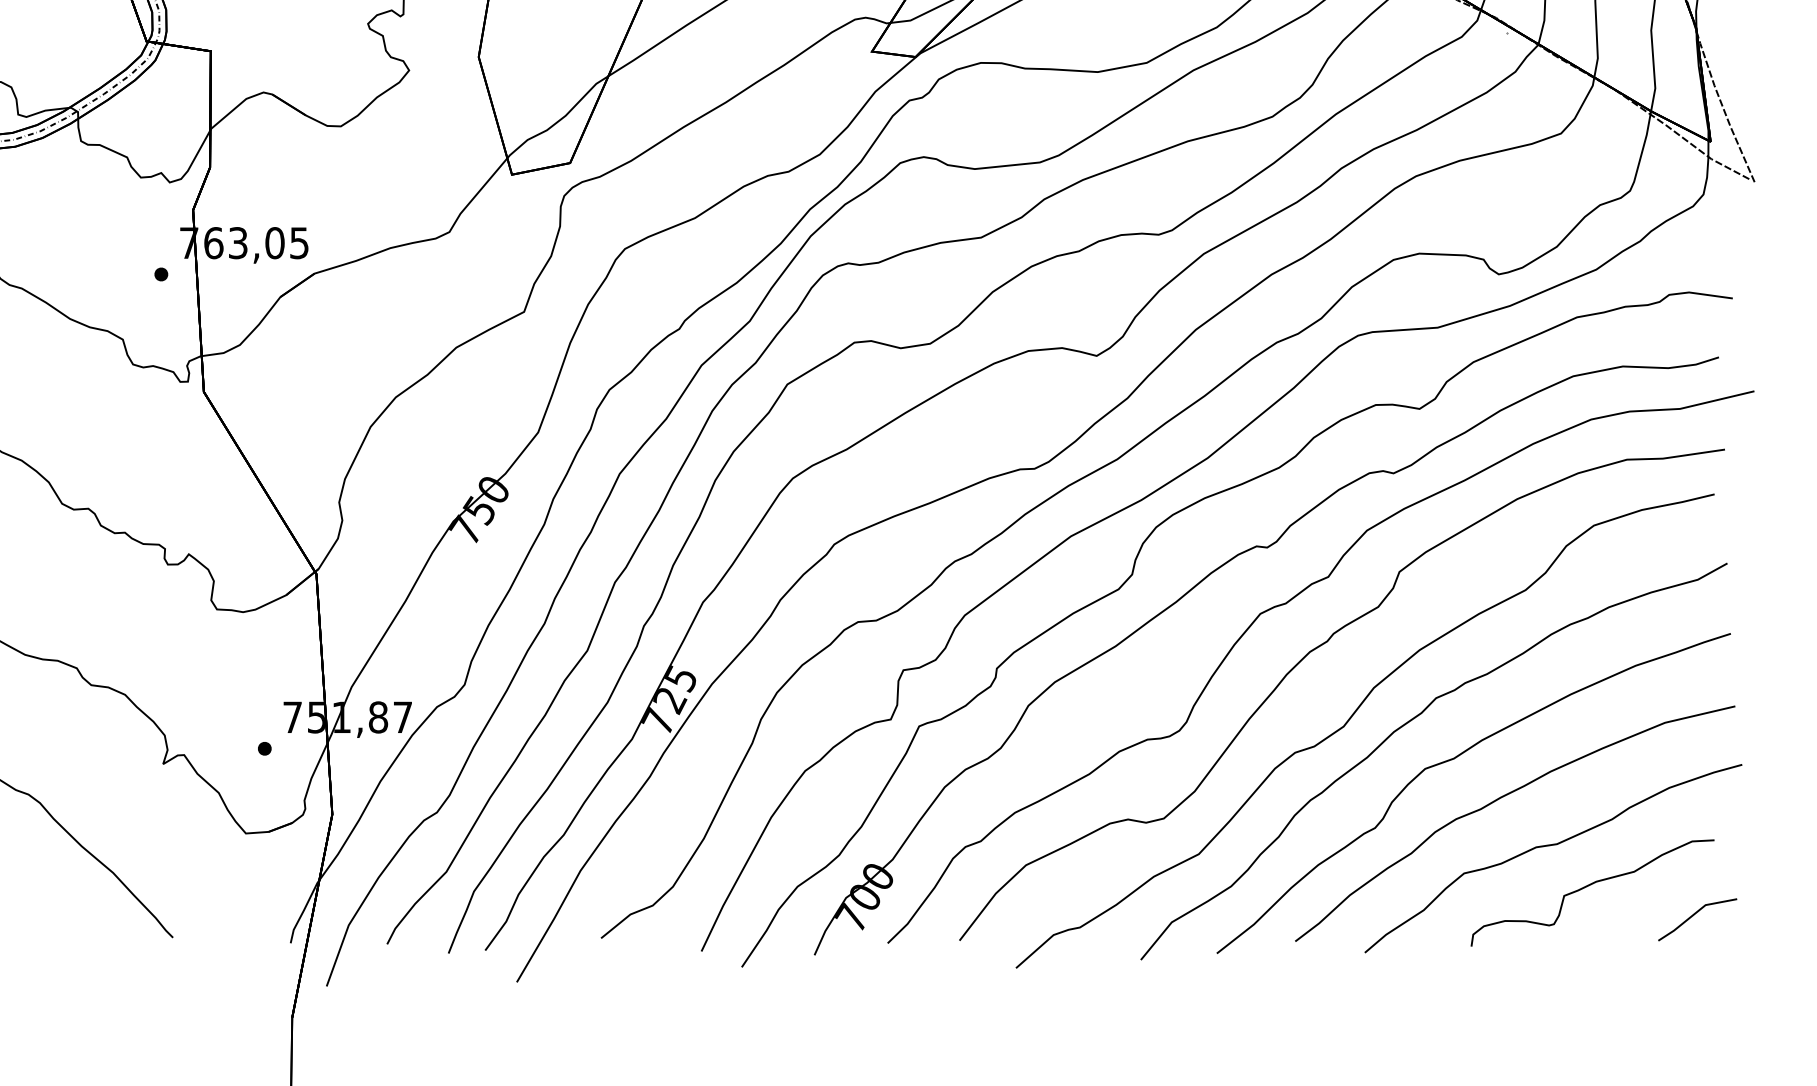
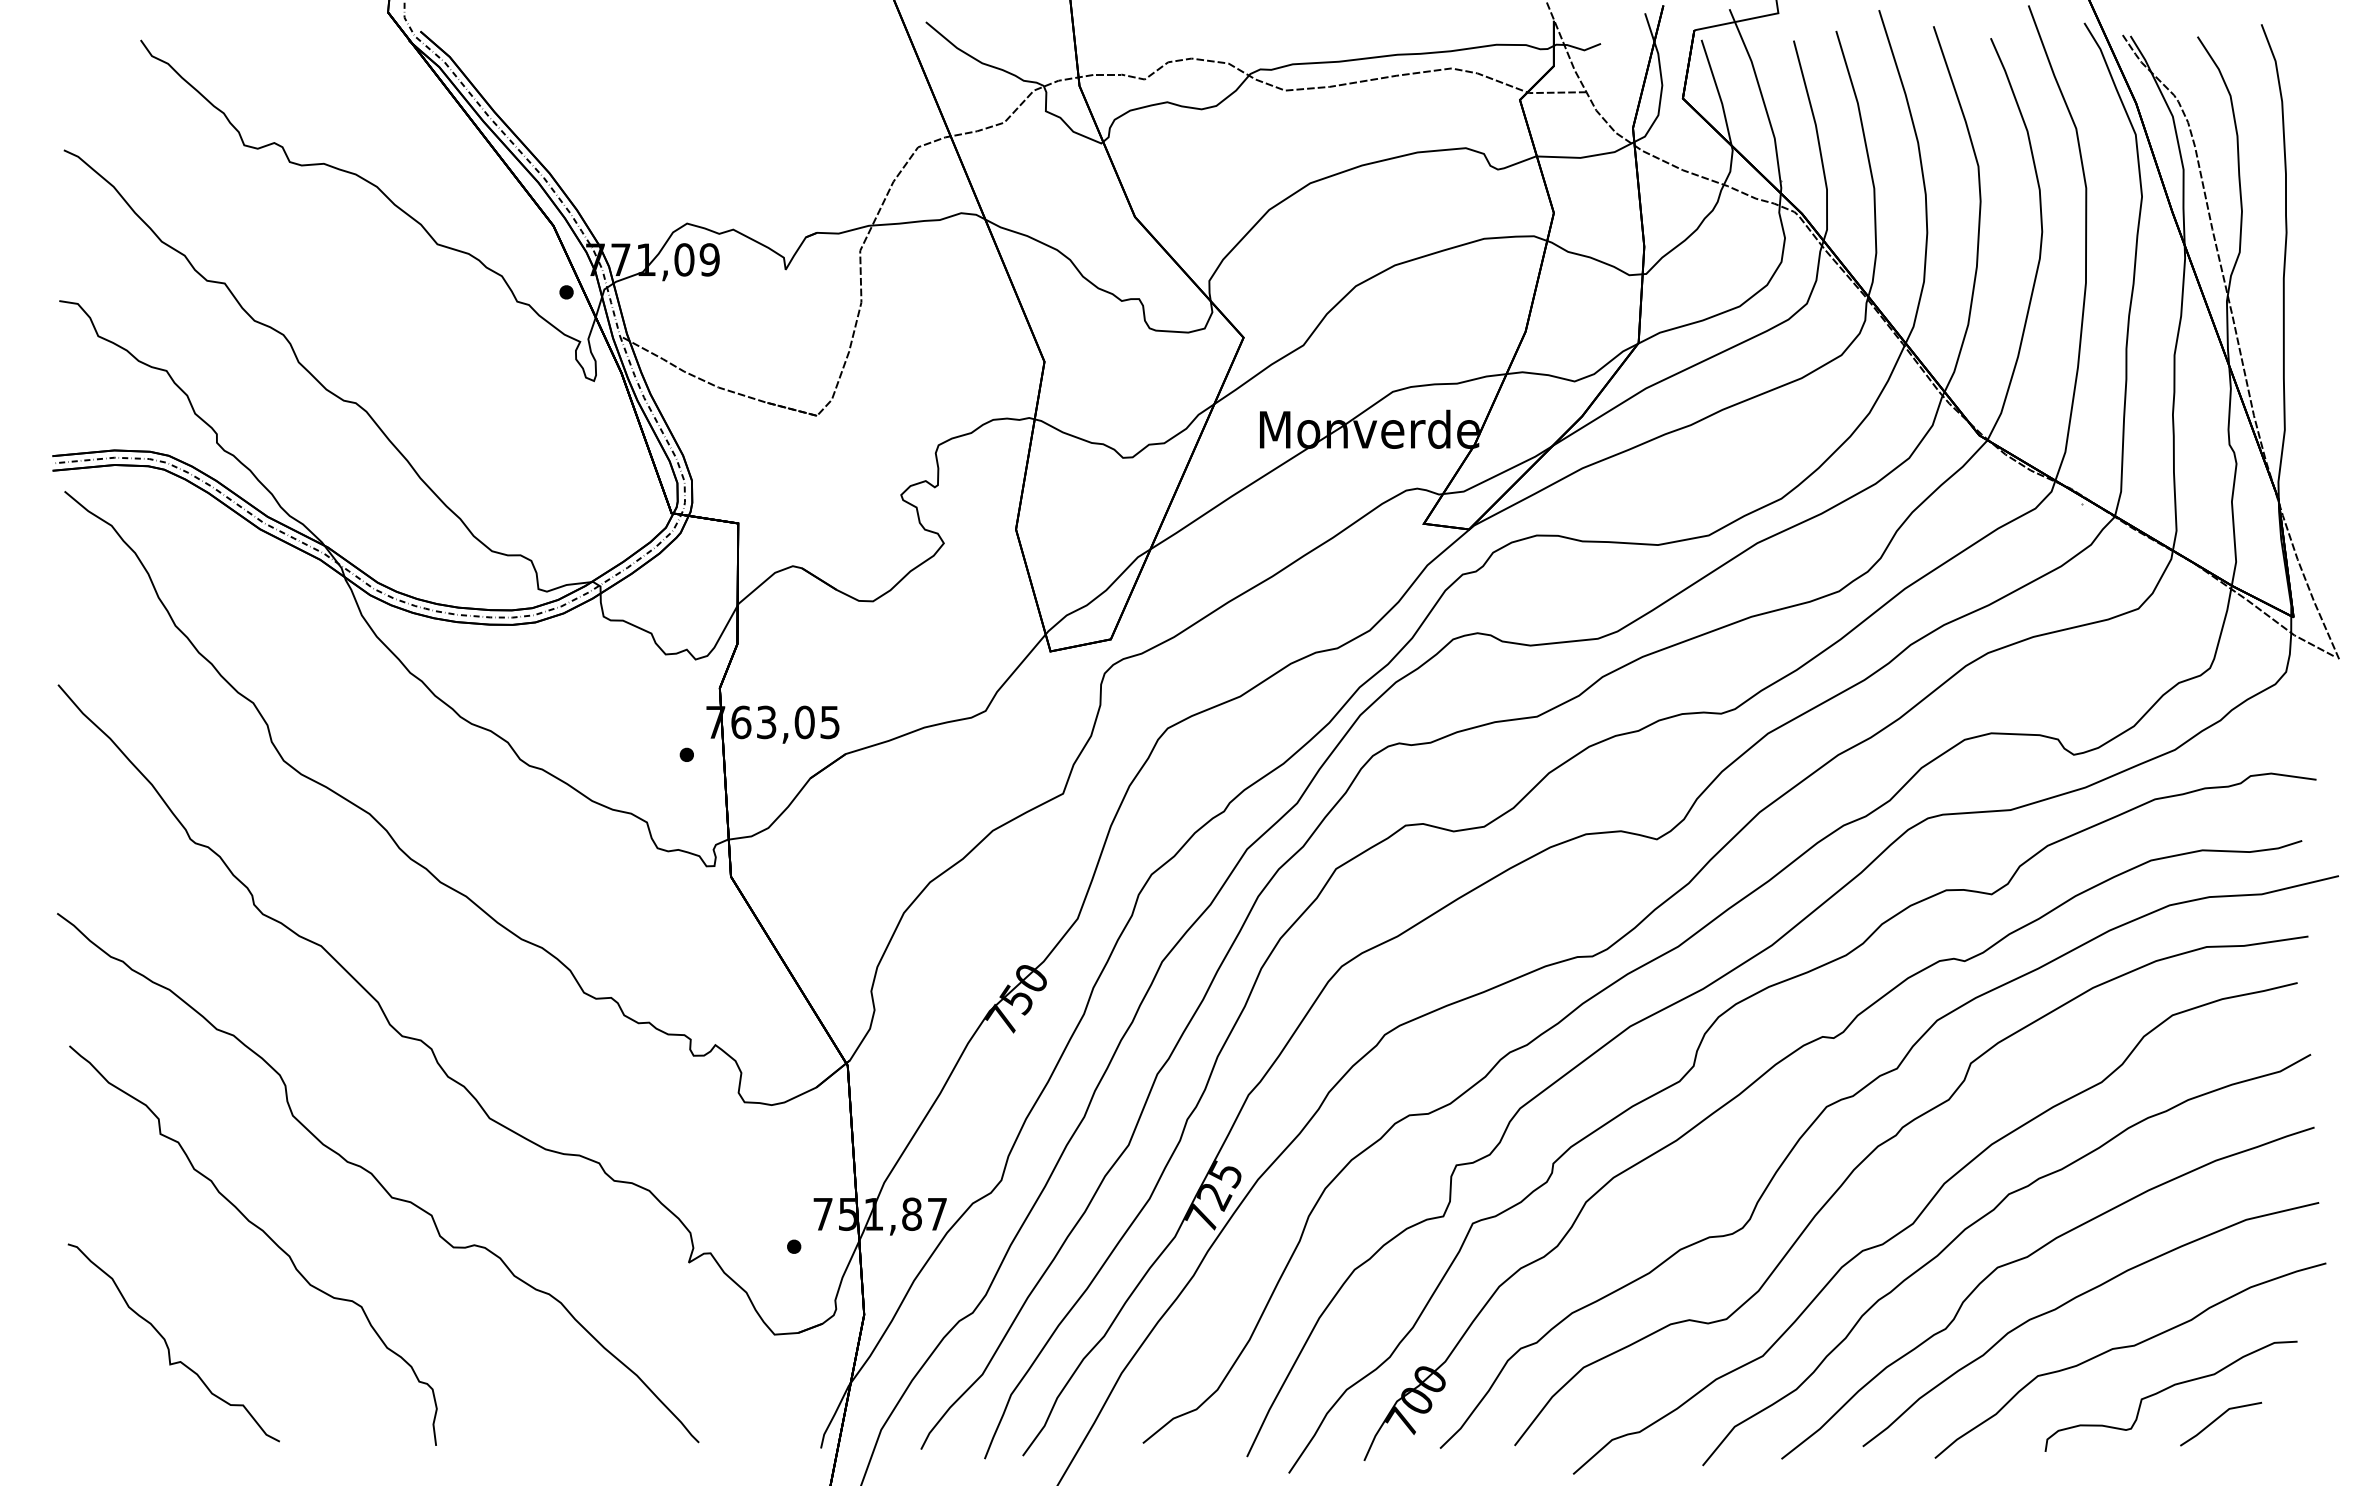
line: (1696, 914) -> (2219, 1418), moved

